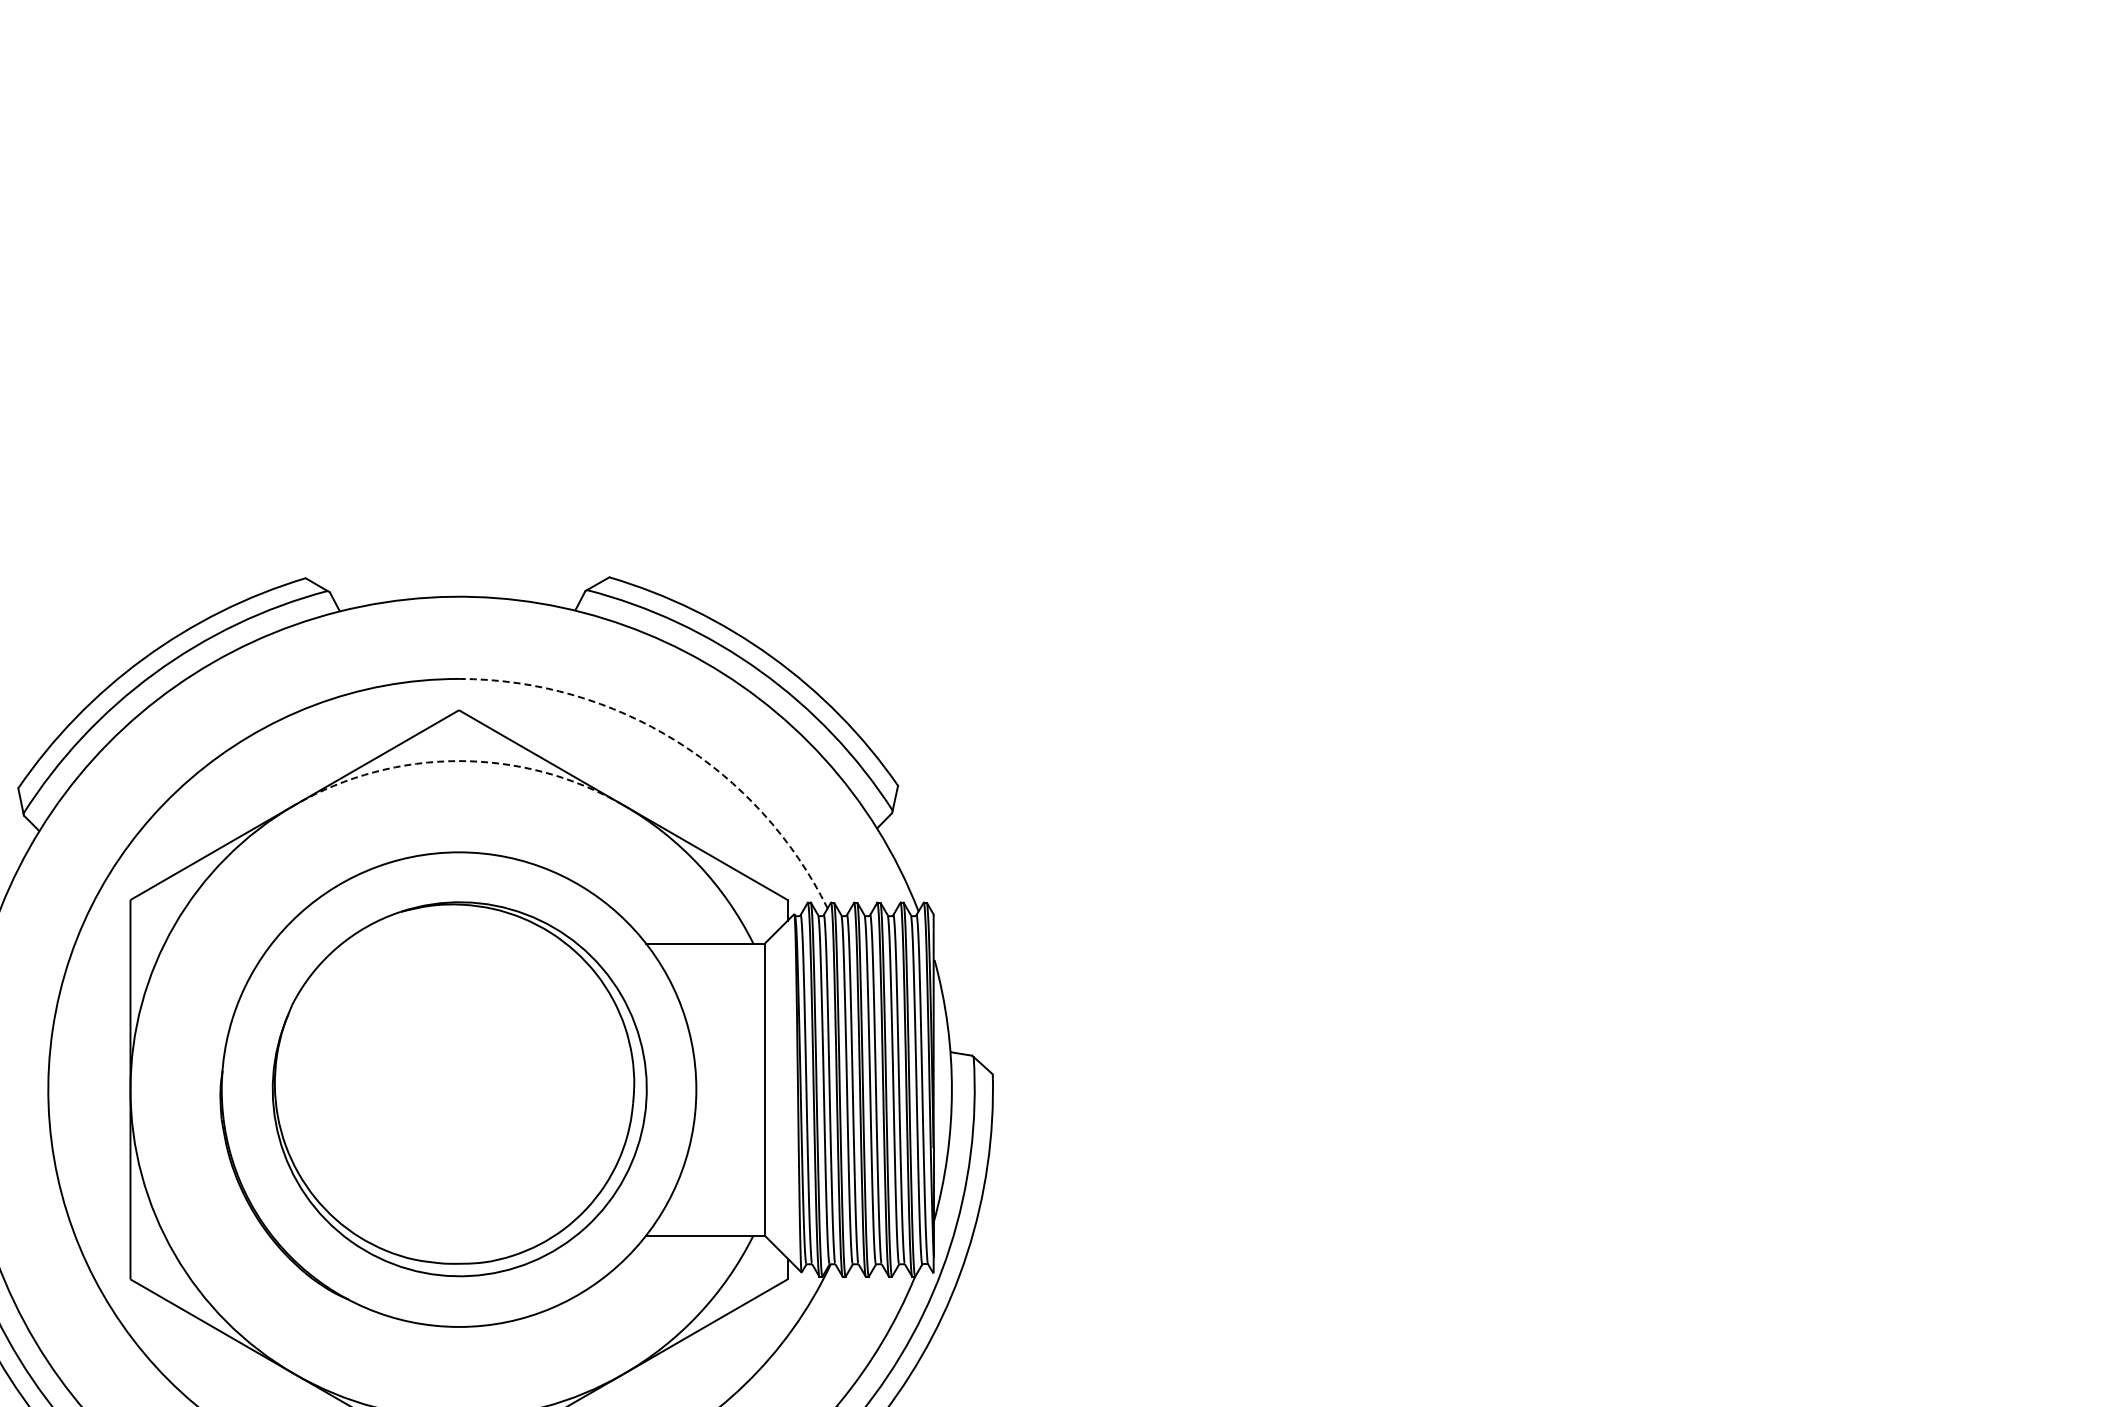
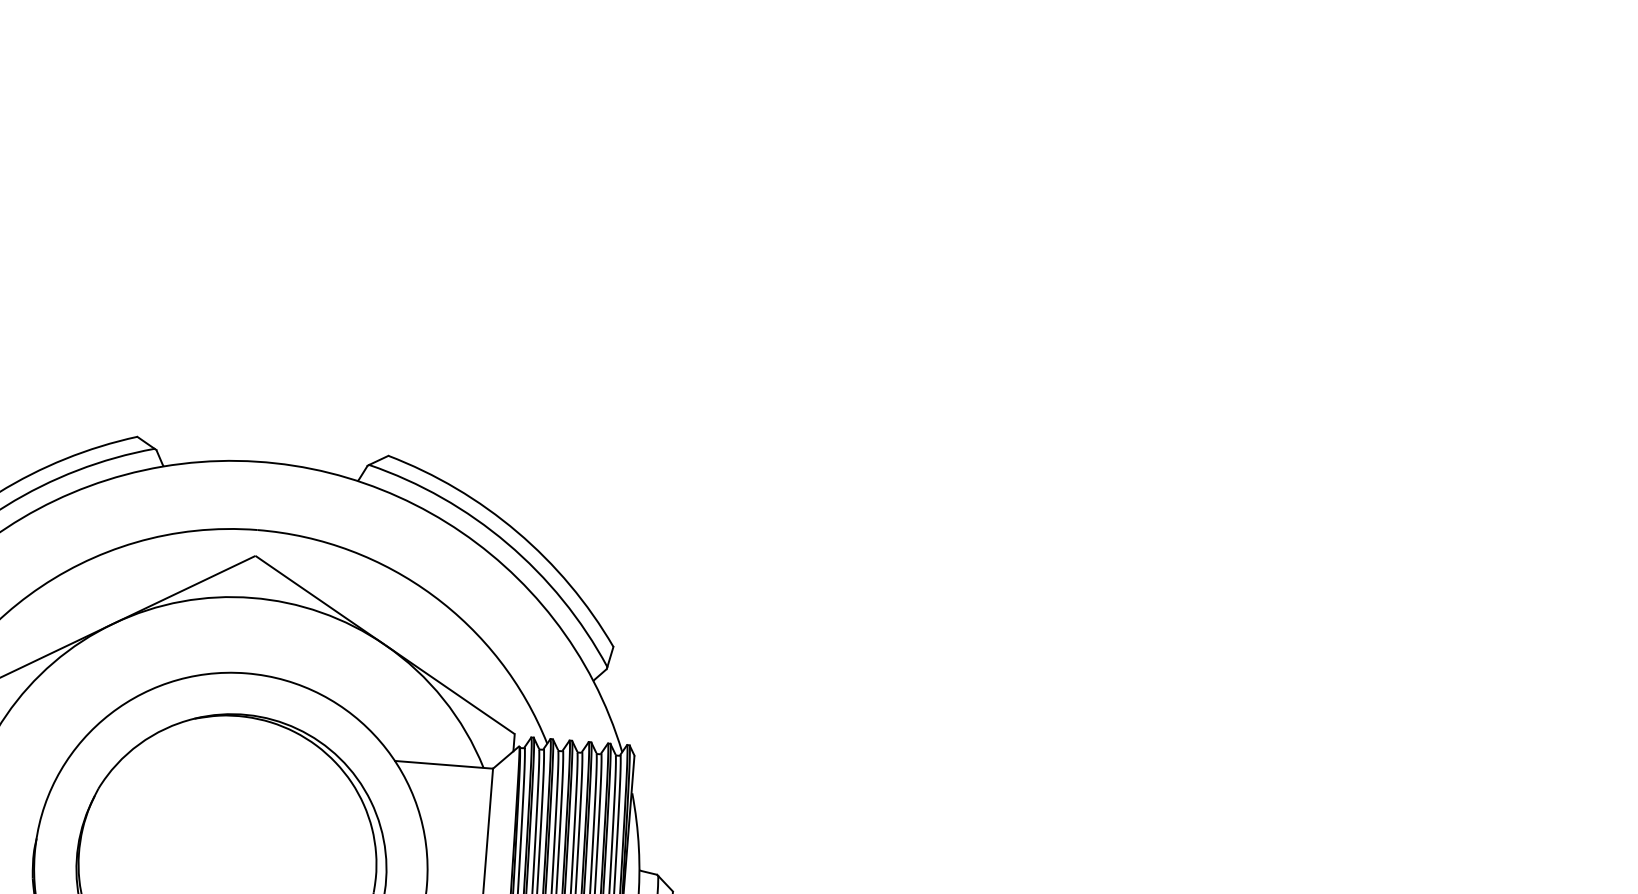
arc: (676, 741) -> (433, 595), dashed -> solid
arc: (459, 761) -> (252, 598), dashed -> solid

